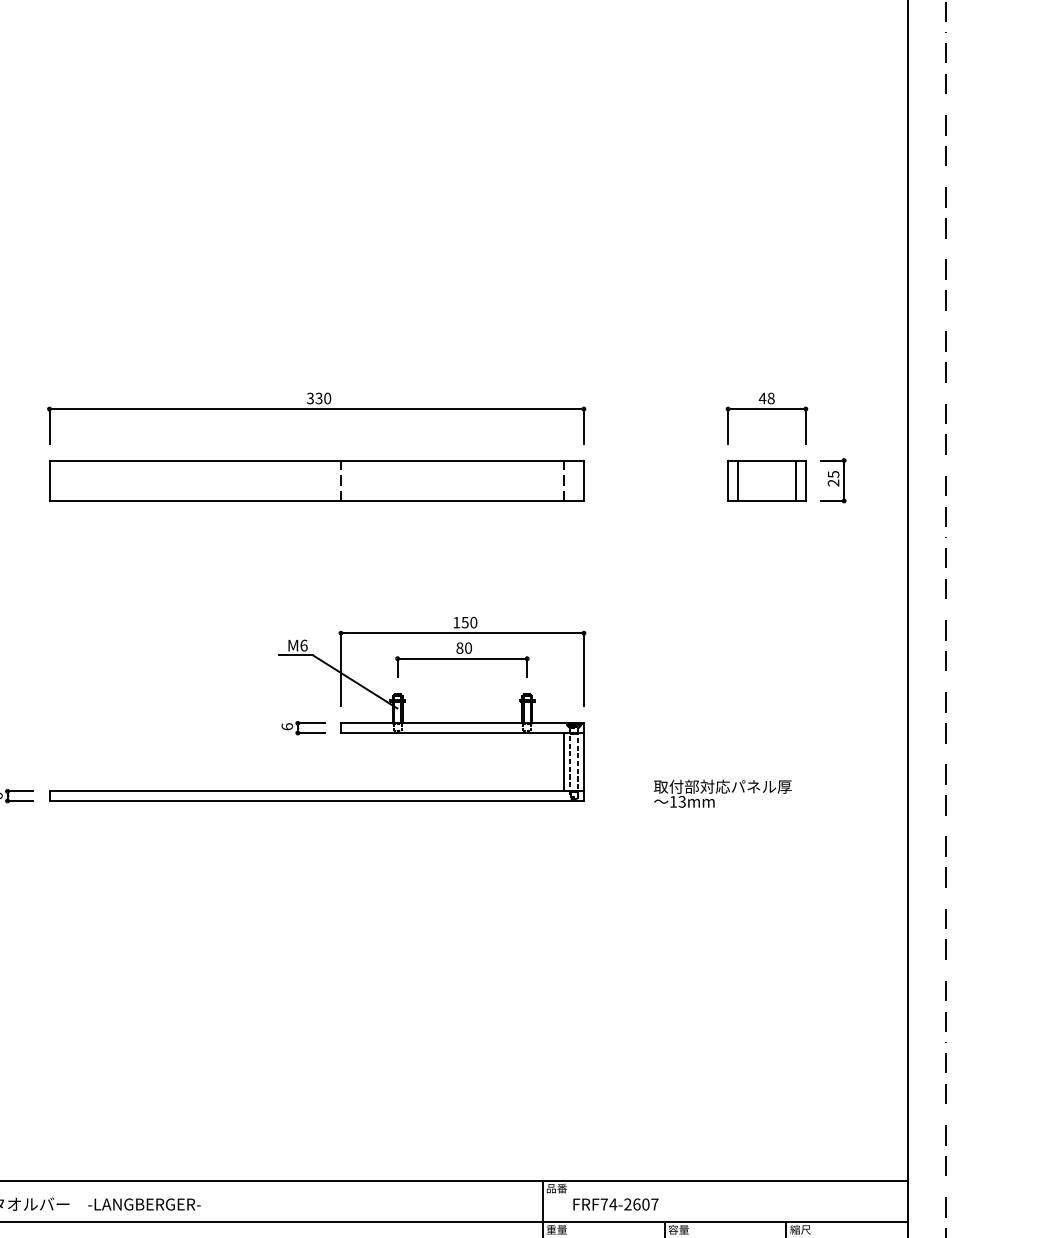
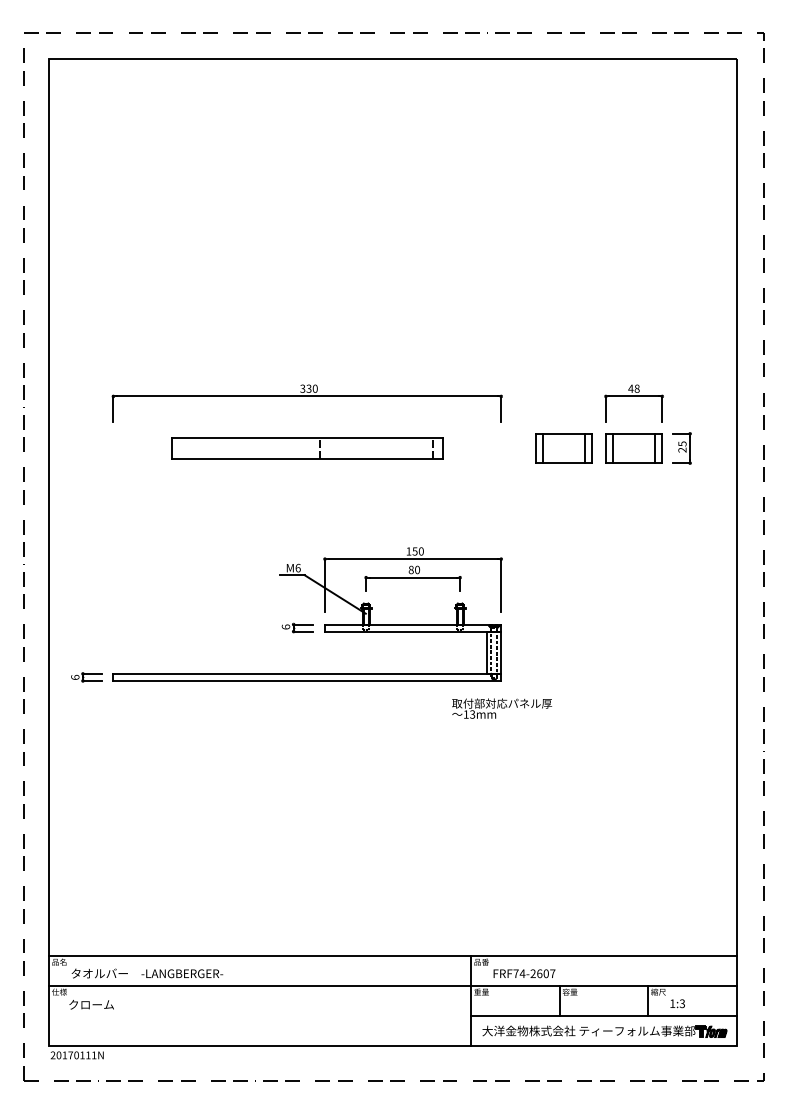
part: (315, 480) -> (306, 448), size x0.7
part: (669, 480) -> (563, 448), added
text: (722, 793) -> (501, 708), moved

